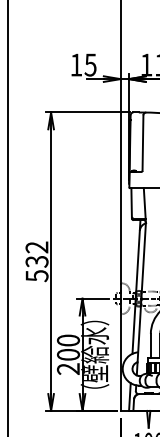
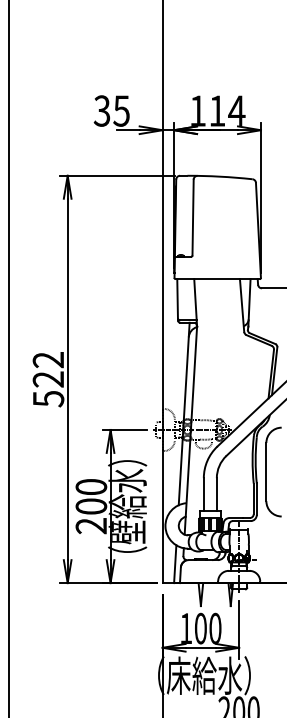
text: (75, 64) -> (101, 110), 15 -> 35
text: (37, 261) -> (48, 379), 532 -> 522

